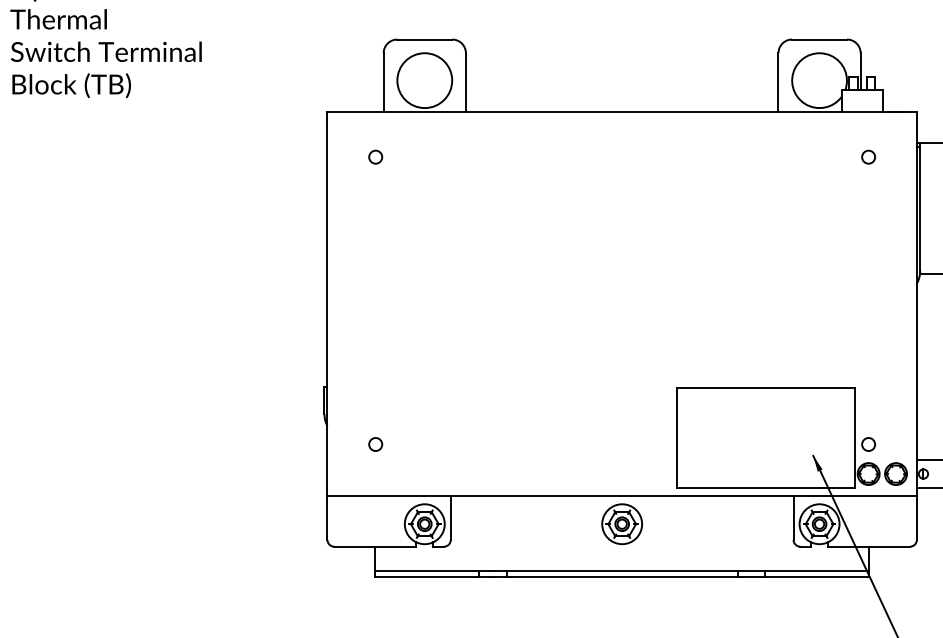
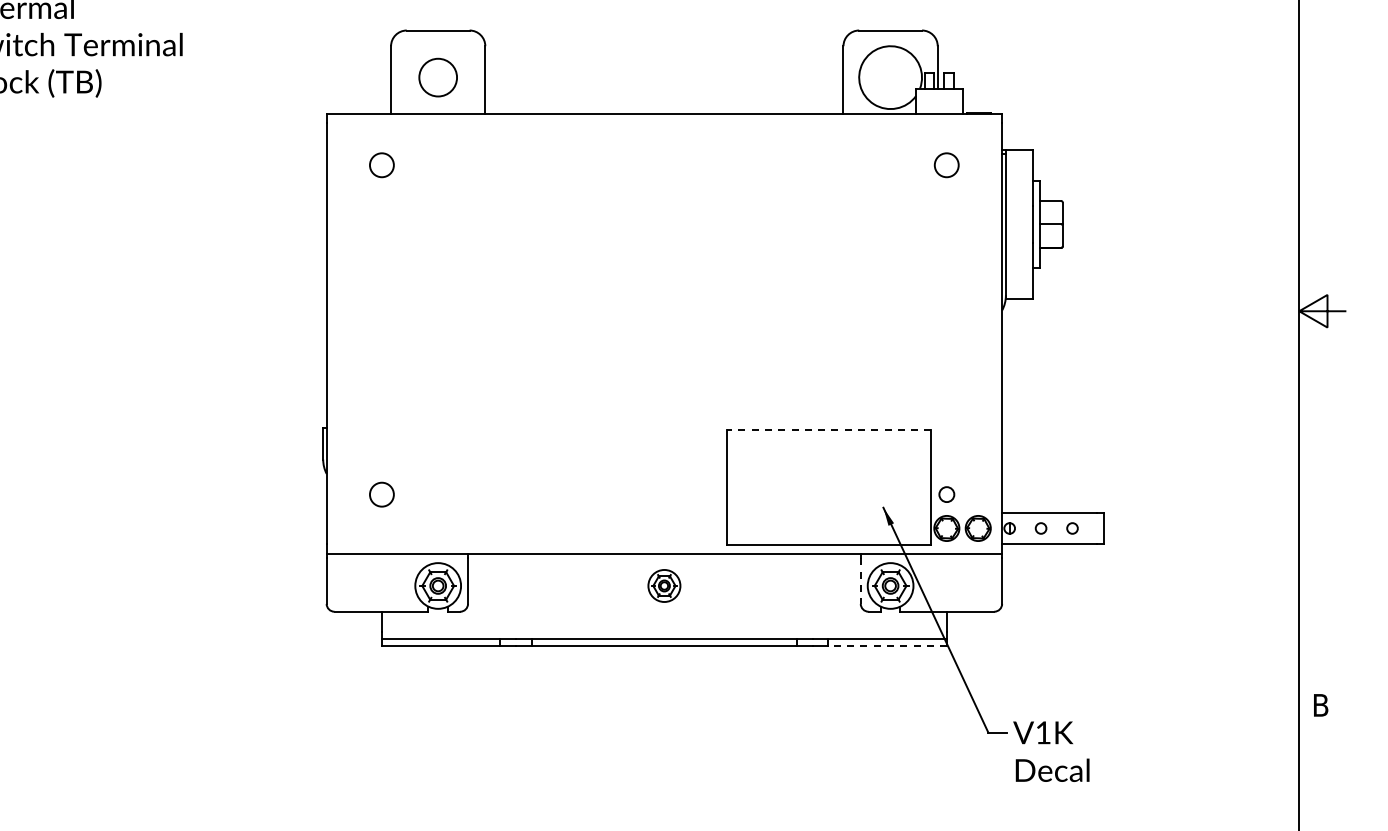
circle: (424, 80) -> (437, 77), size x0.6
circle: (375, 157) -> (381, 165), size x1.6
circle: (868, 157) -> (946, 165), size x1.6
line: (765, 387) -> (828, 429), solid -> dashed
circle: (375, 444) -> (381, 494), size x1.6
line: (793, 520) -> (860, 581), solid -> dashed
part: (622, 523) -> (664, 585), size x0.7
line: (816, 577) -> (887, 646), solid -> dashed

